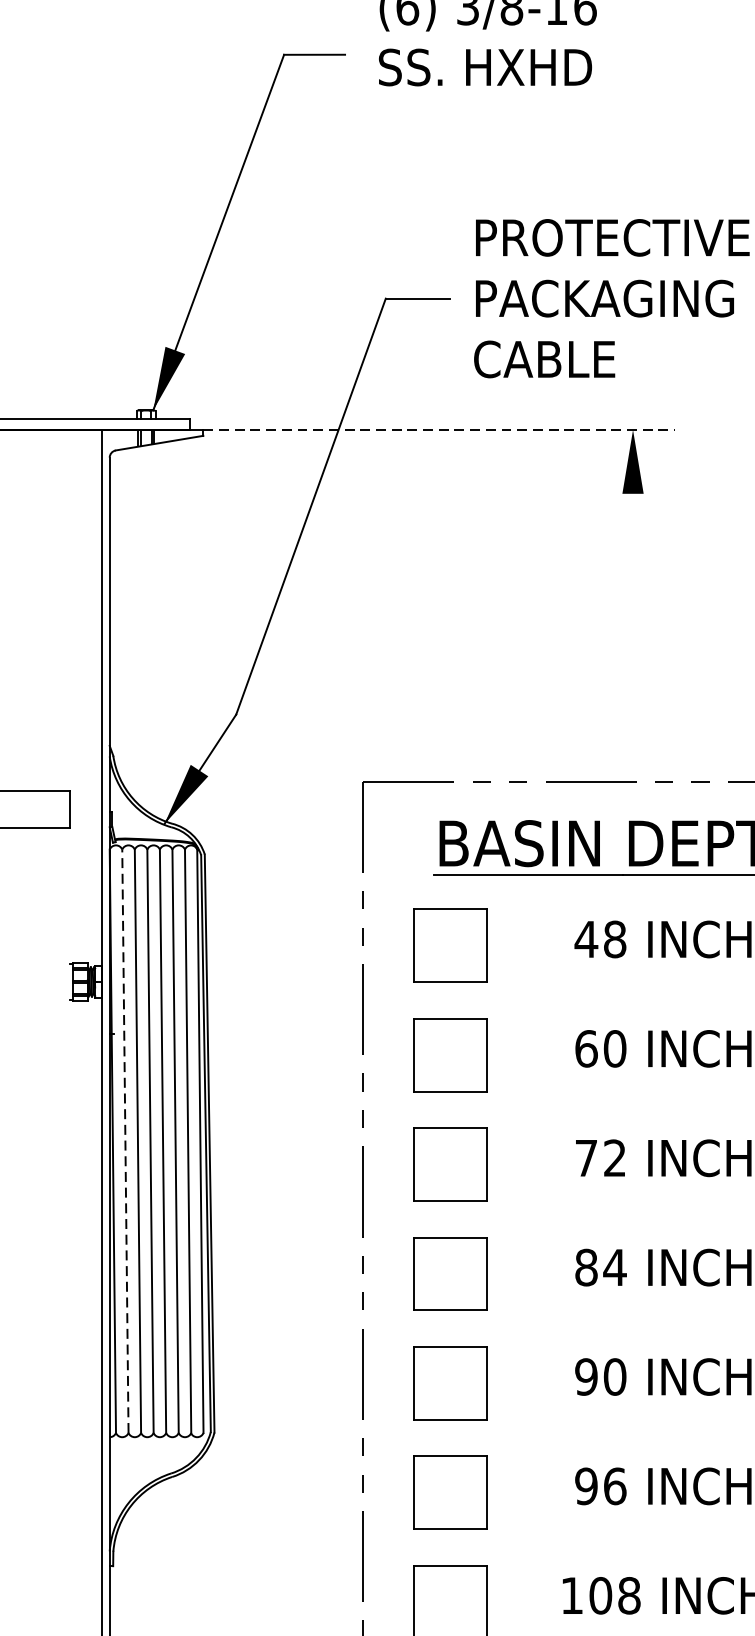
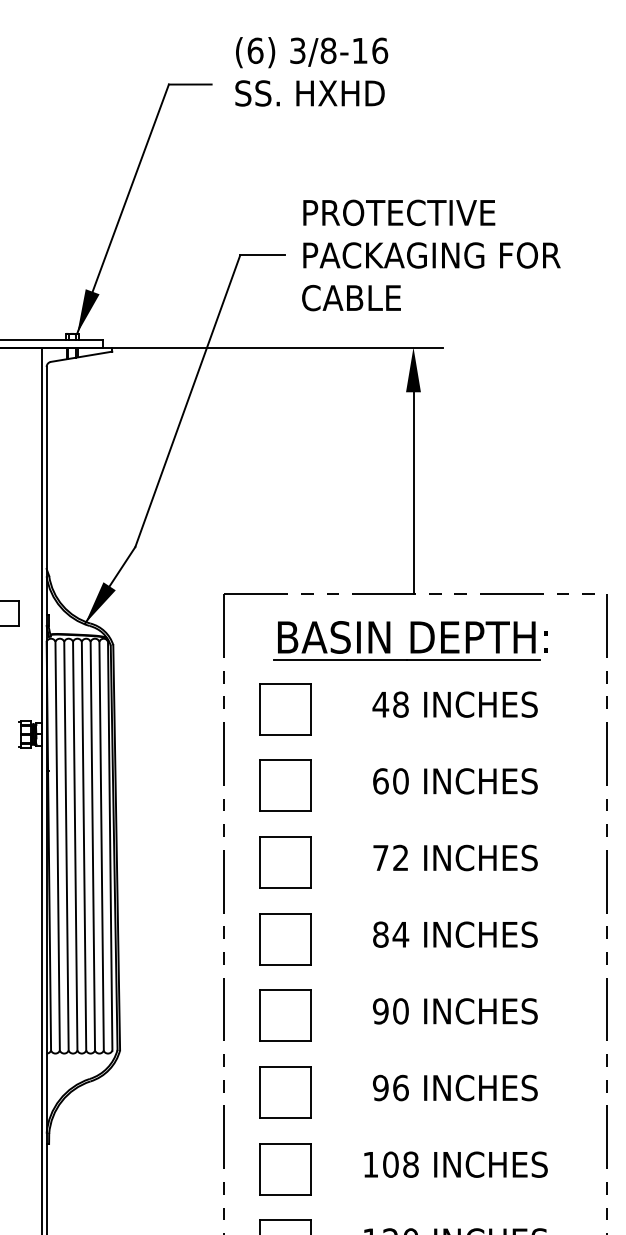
line: (440, 429) -> (278, 347), dashed -> solid
line: (633, 626) -> (413, 485), added
line: (125, 1140) -> (57, 845), dashed -> solid

